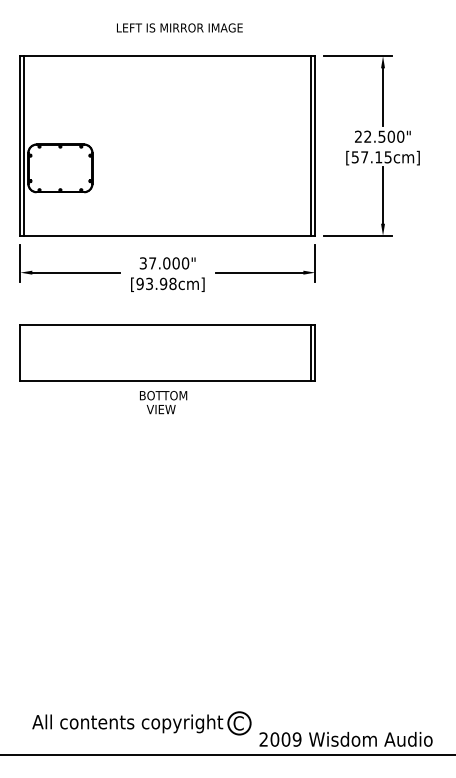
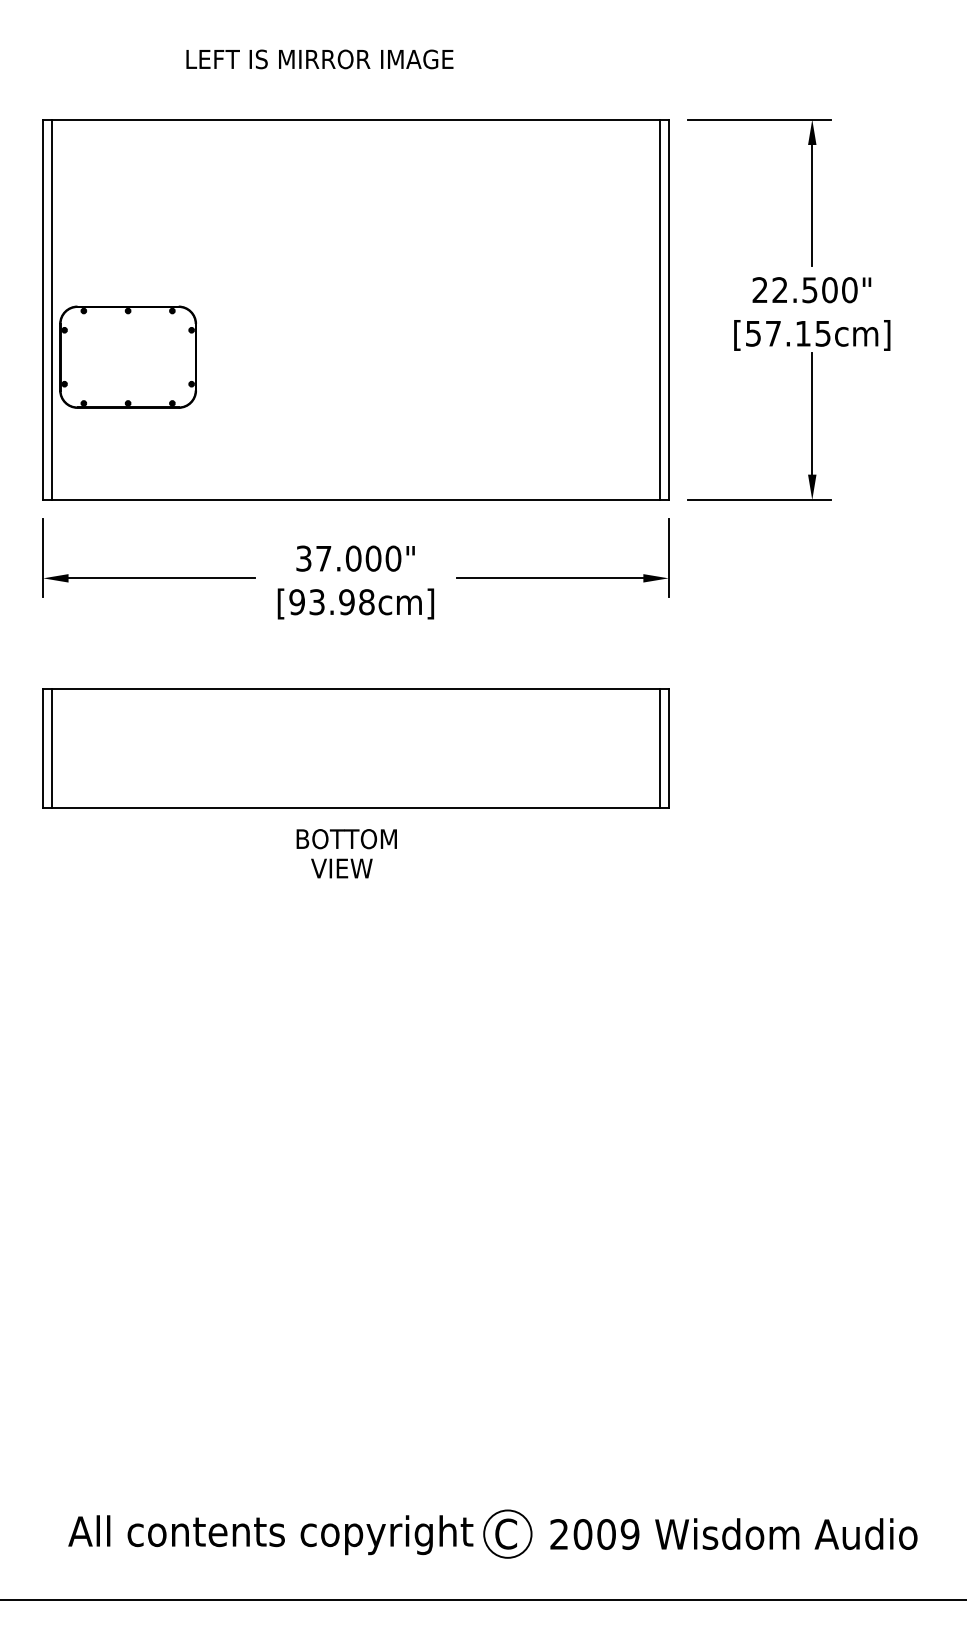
text: (179, 27) -> (319, 58), moved
line: (24, 352) -> (51, 747), added
text: (345, 739) -> (732, 1534), moved

